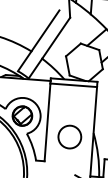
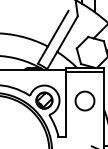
circle: (69, 136) -> (84, 100), moved

